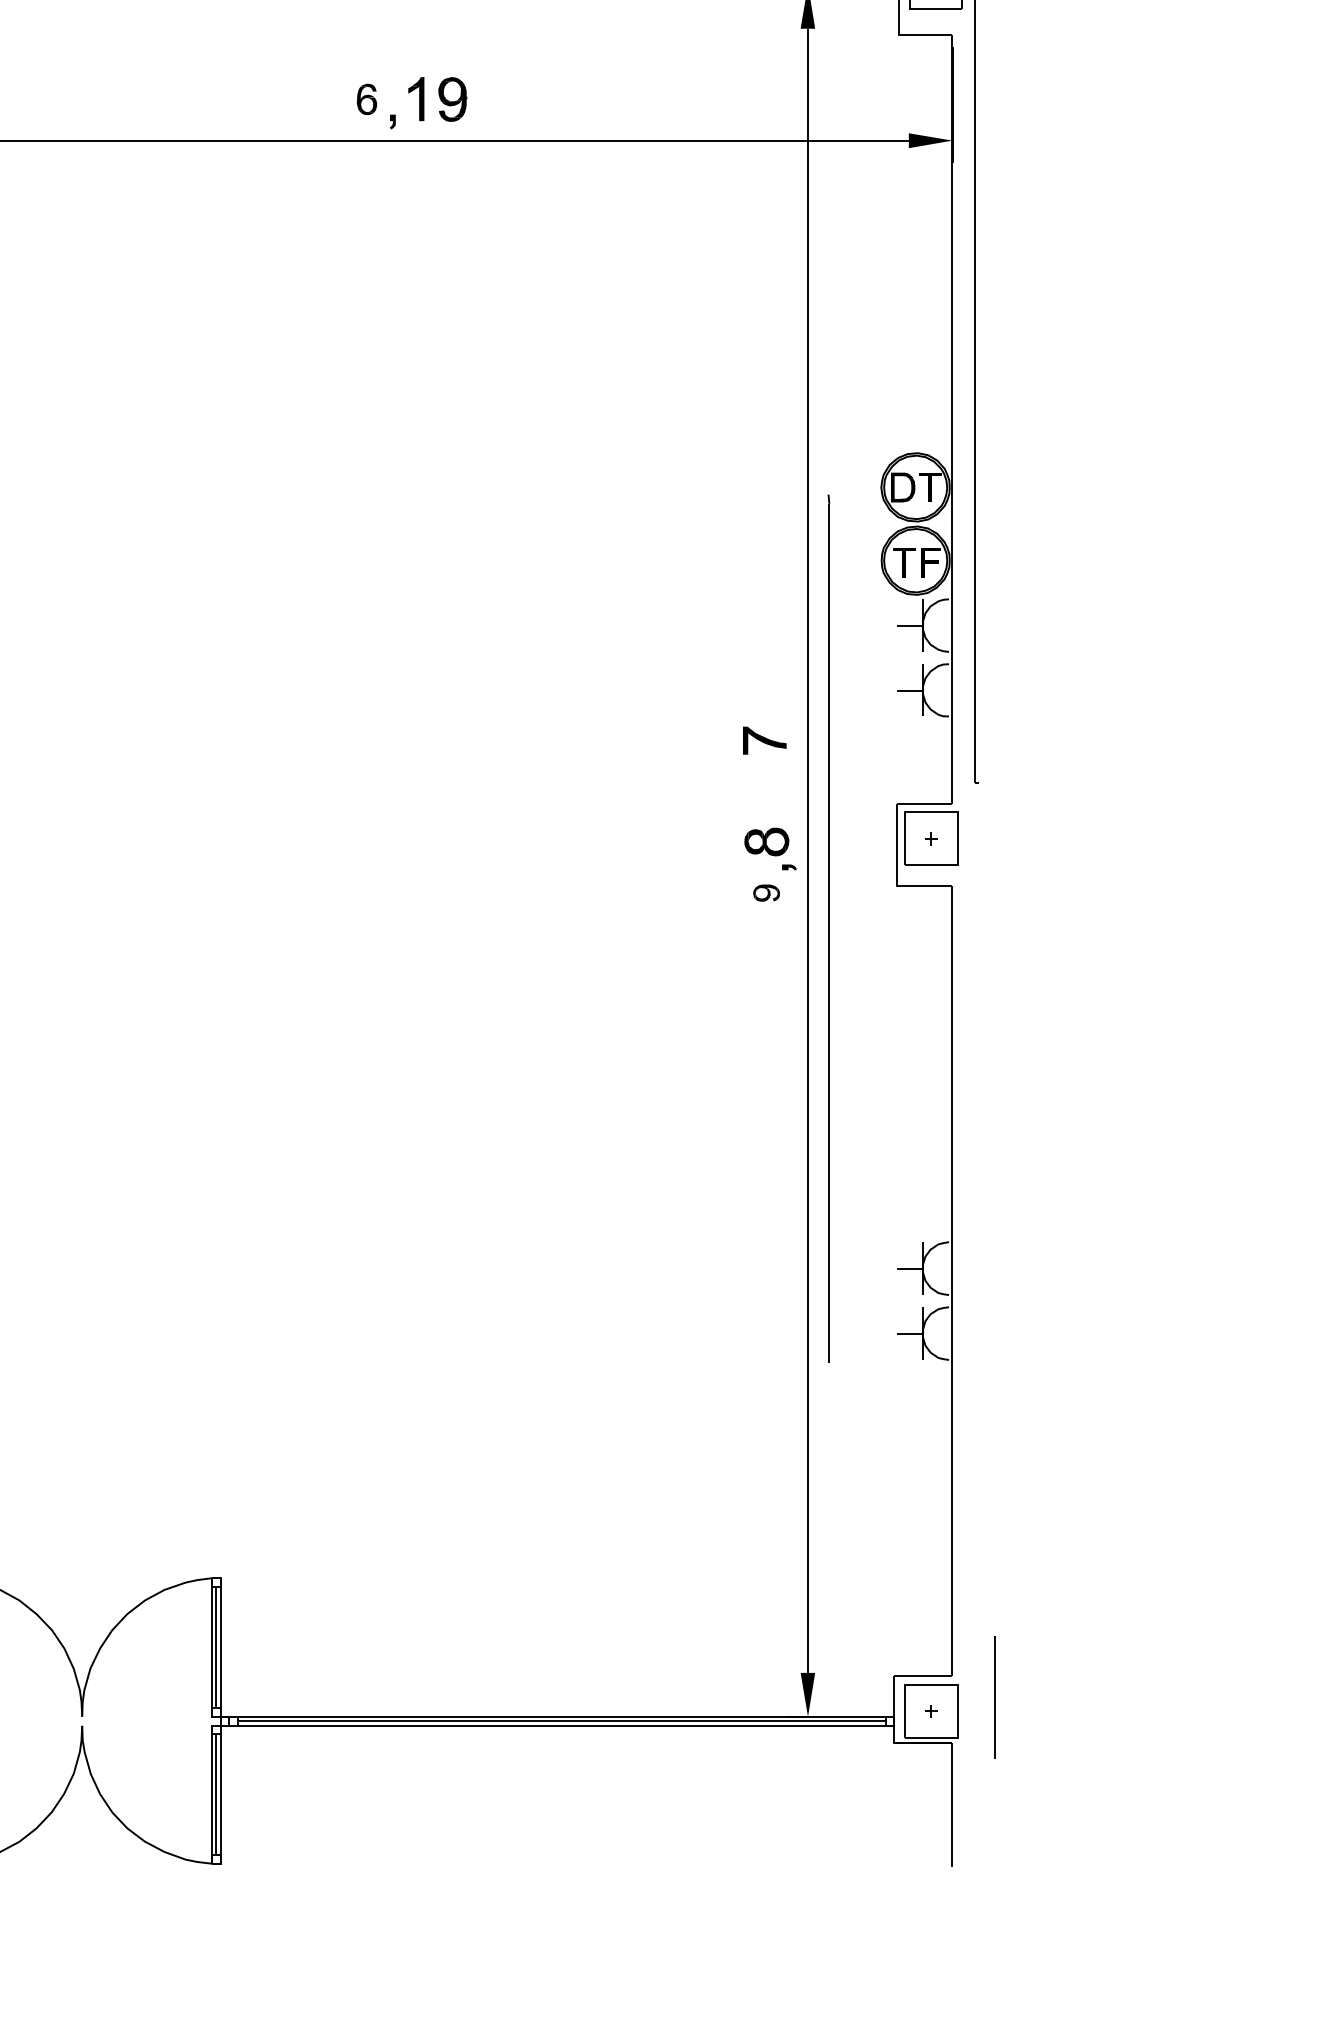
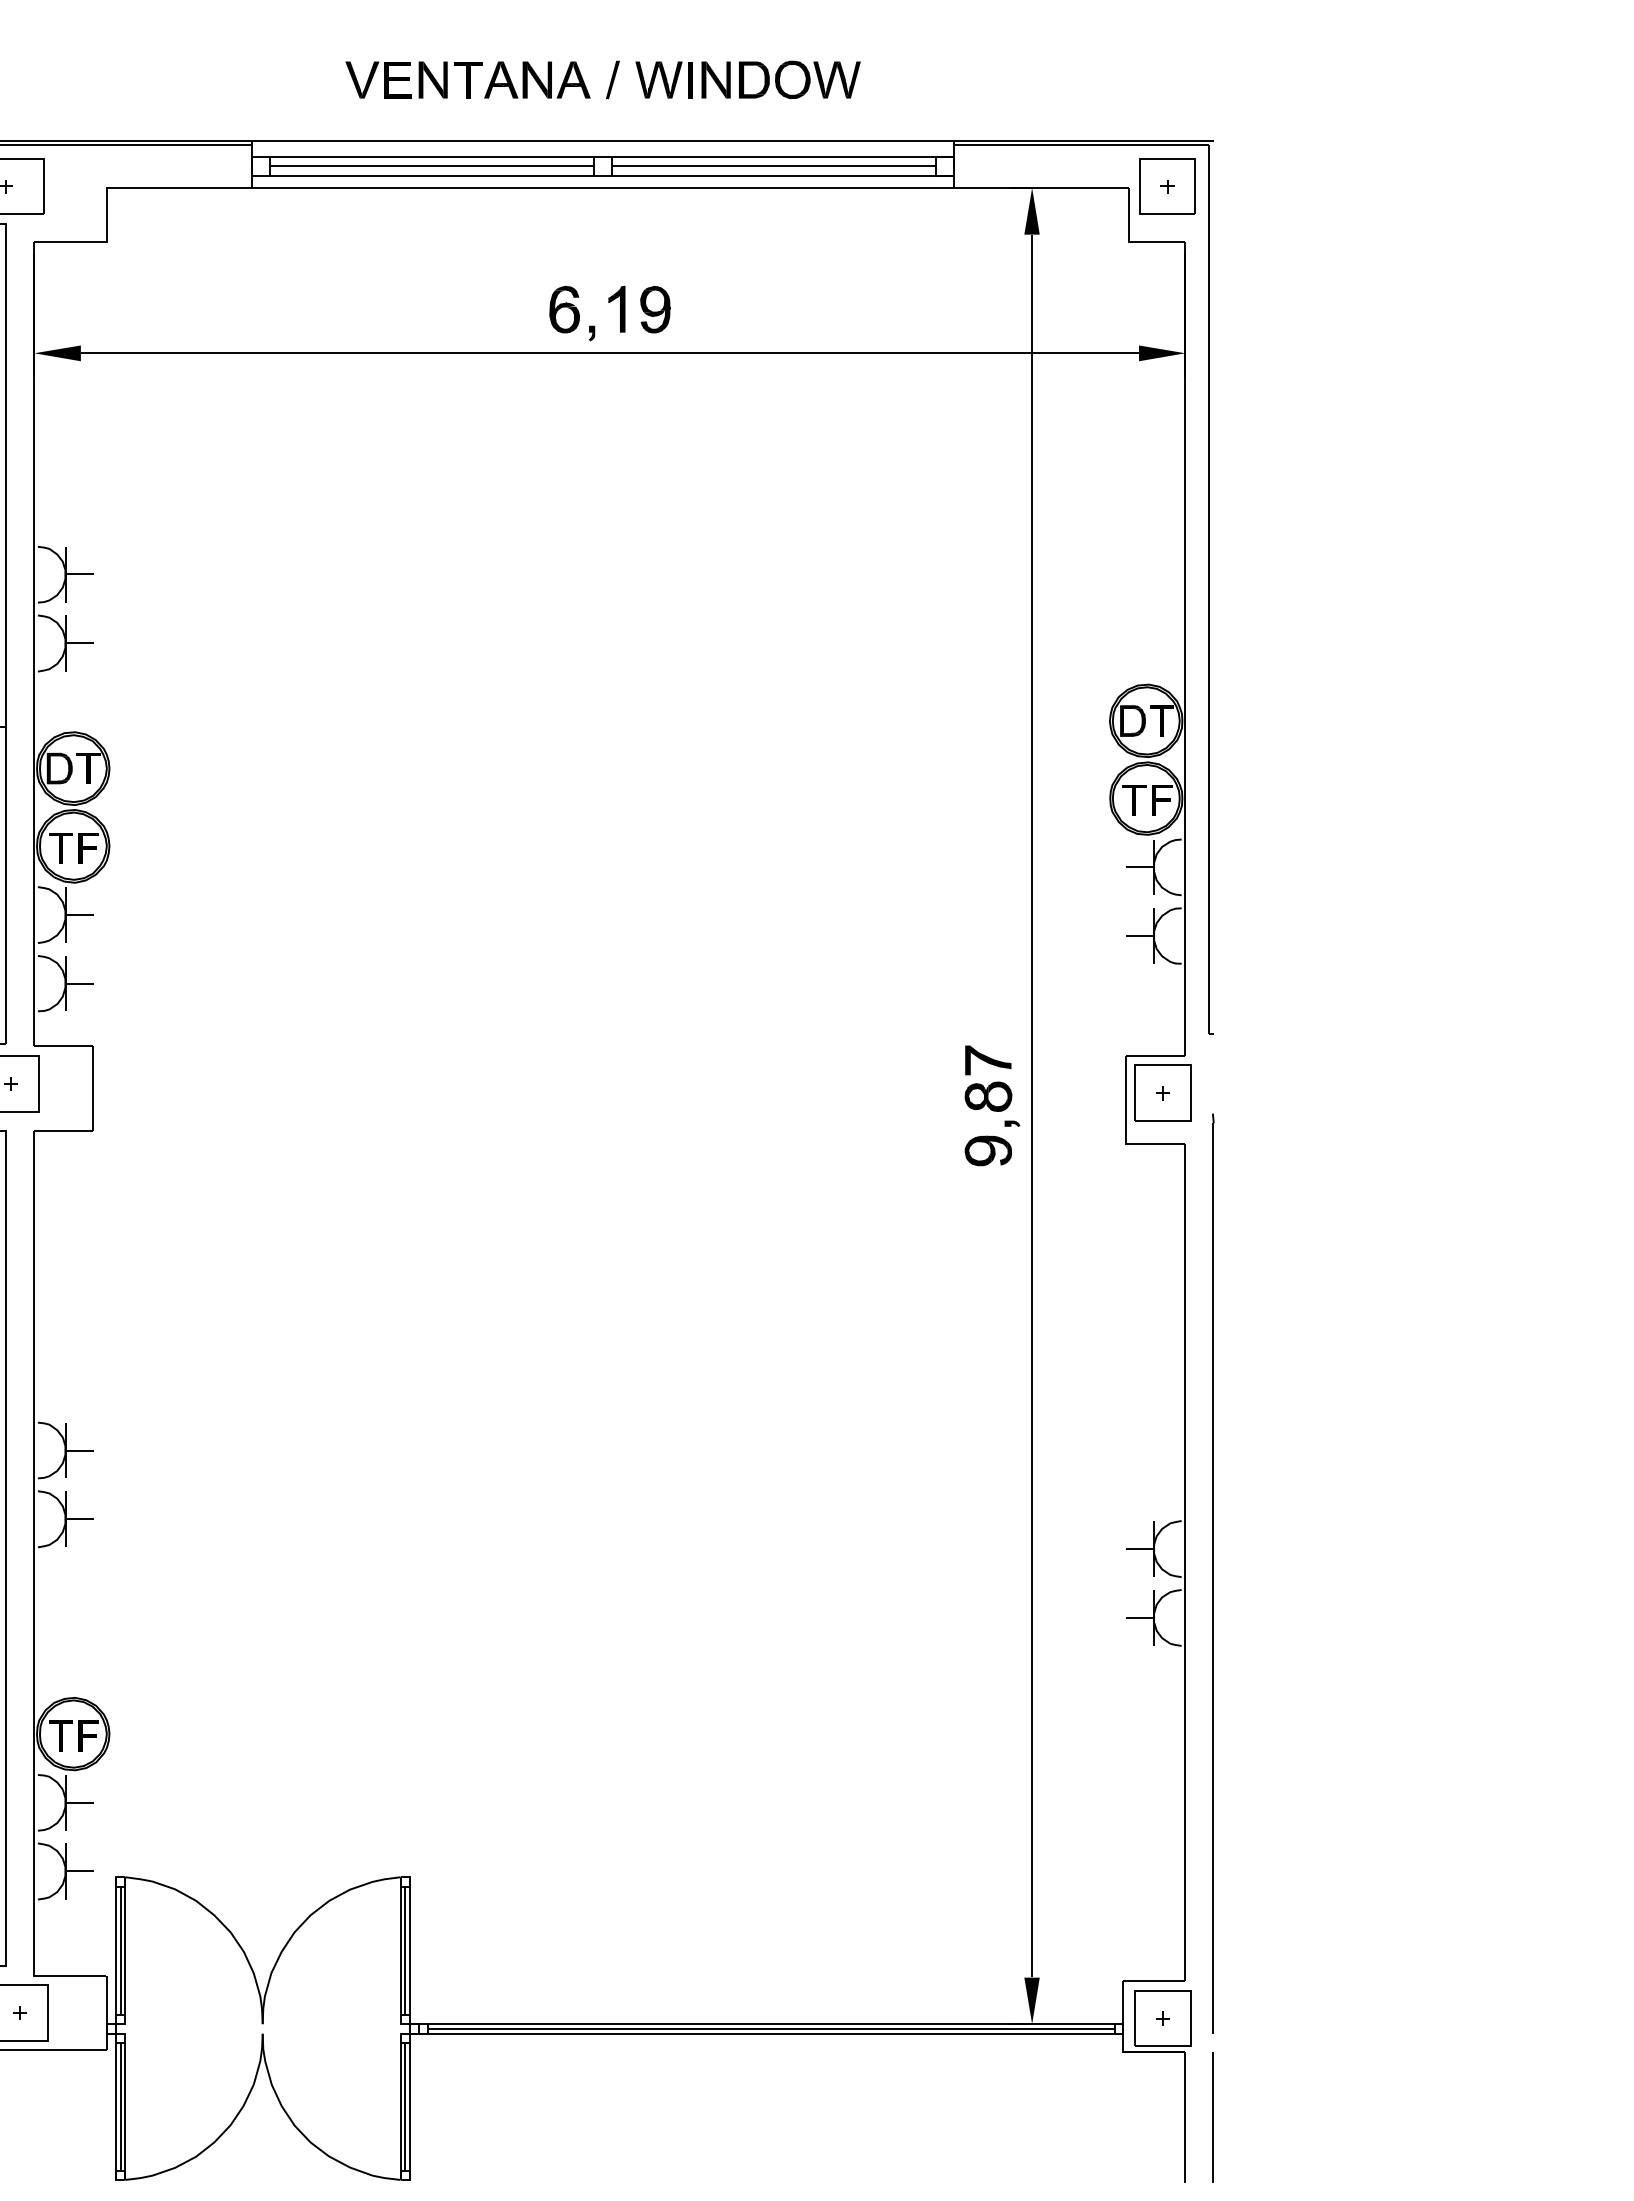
part: (366, 99) -> (564, 309), size x1.43
part: (764, 740) -> (988, 1060), moved
part: (765, 892) -> (987, 1150), size x1.67
line: (829, 928) -> (1213, 1573), moved
line: (995, 1697) -> (1212, 2117), moved

